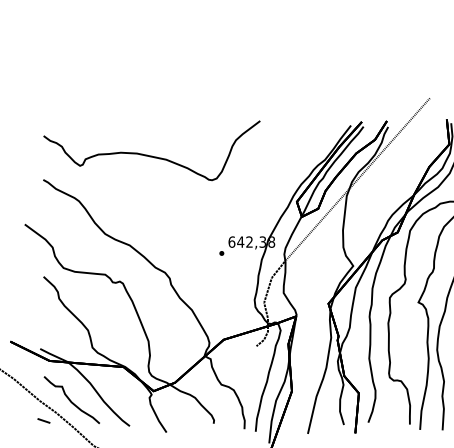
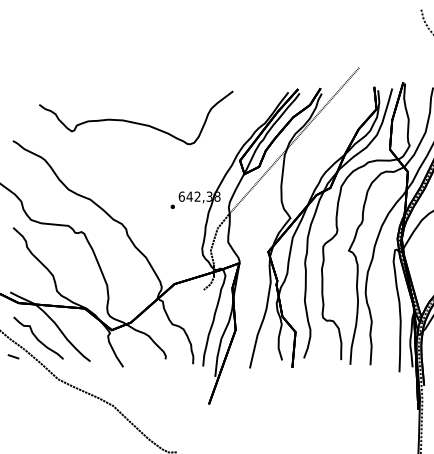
curve: (148, 154) -> (133, 121), moved

